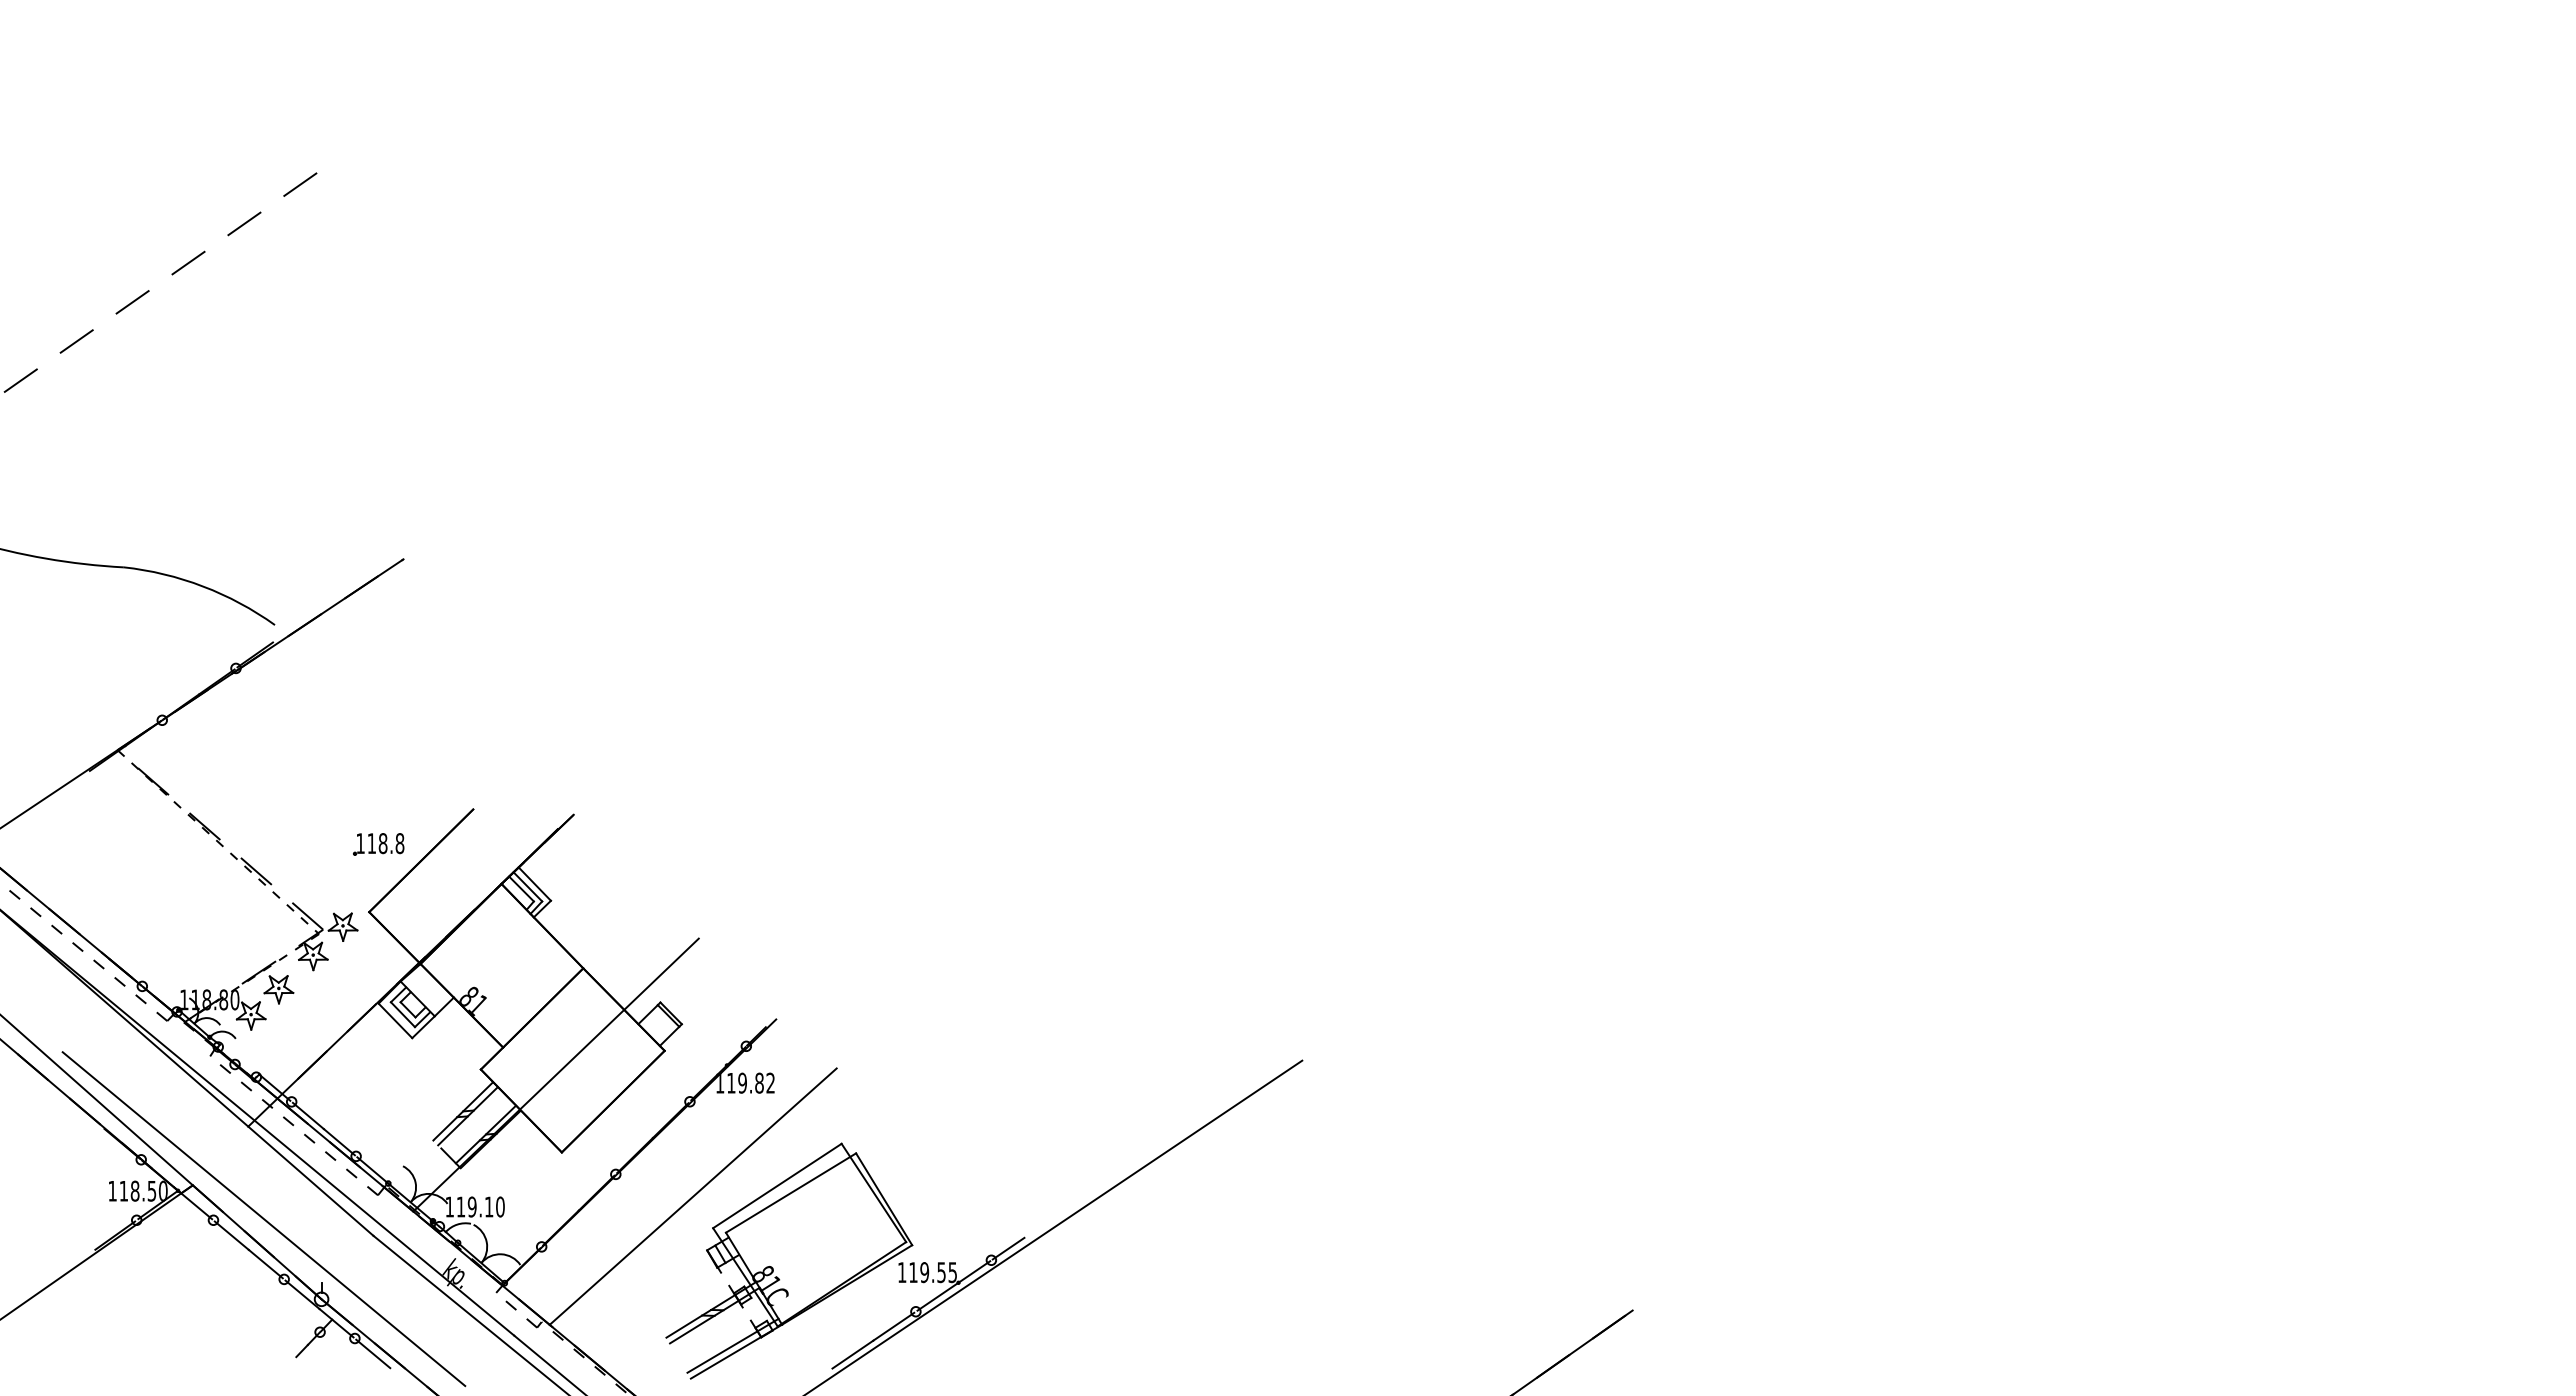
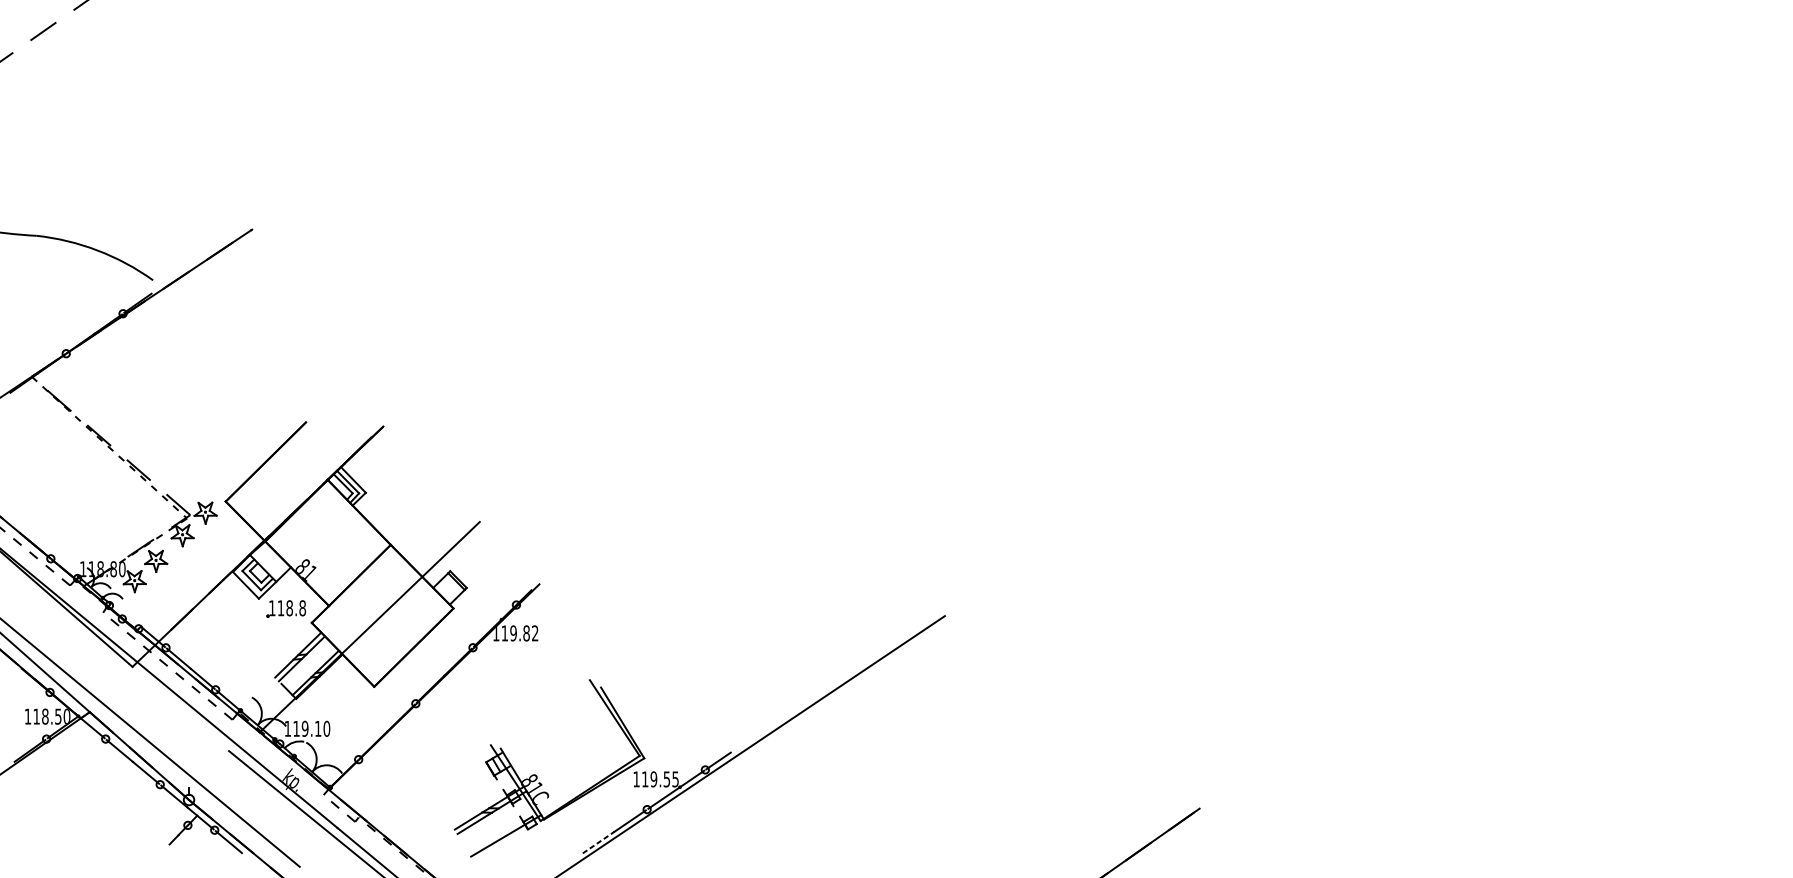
part: (378, 844) -> (286, 608), moved
line: (310, 1180) -> (180, 708), removed
line: (777, 1185) -> (540, 712), removed
line: (790, 1192) -> (550, 717), removed
line: (692, 1196) -> (474, 720), removed
line: (736, 1351) -> (508, 840), removed
line: (852, 1354) -> (598, 842), solid -> dashed

